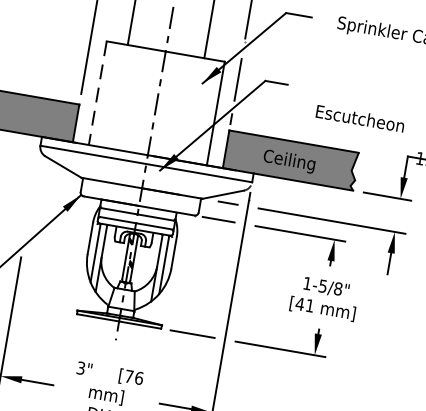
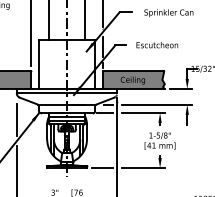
line: (98, 93) -> (39, 64), dashed -> solid
text: (360, 119) -> (157, 45), moved
line: (30, 200) -> (16, 119), added

